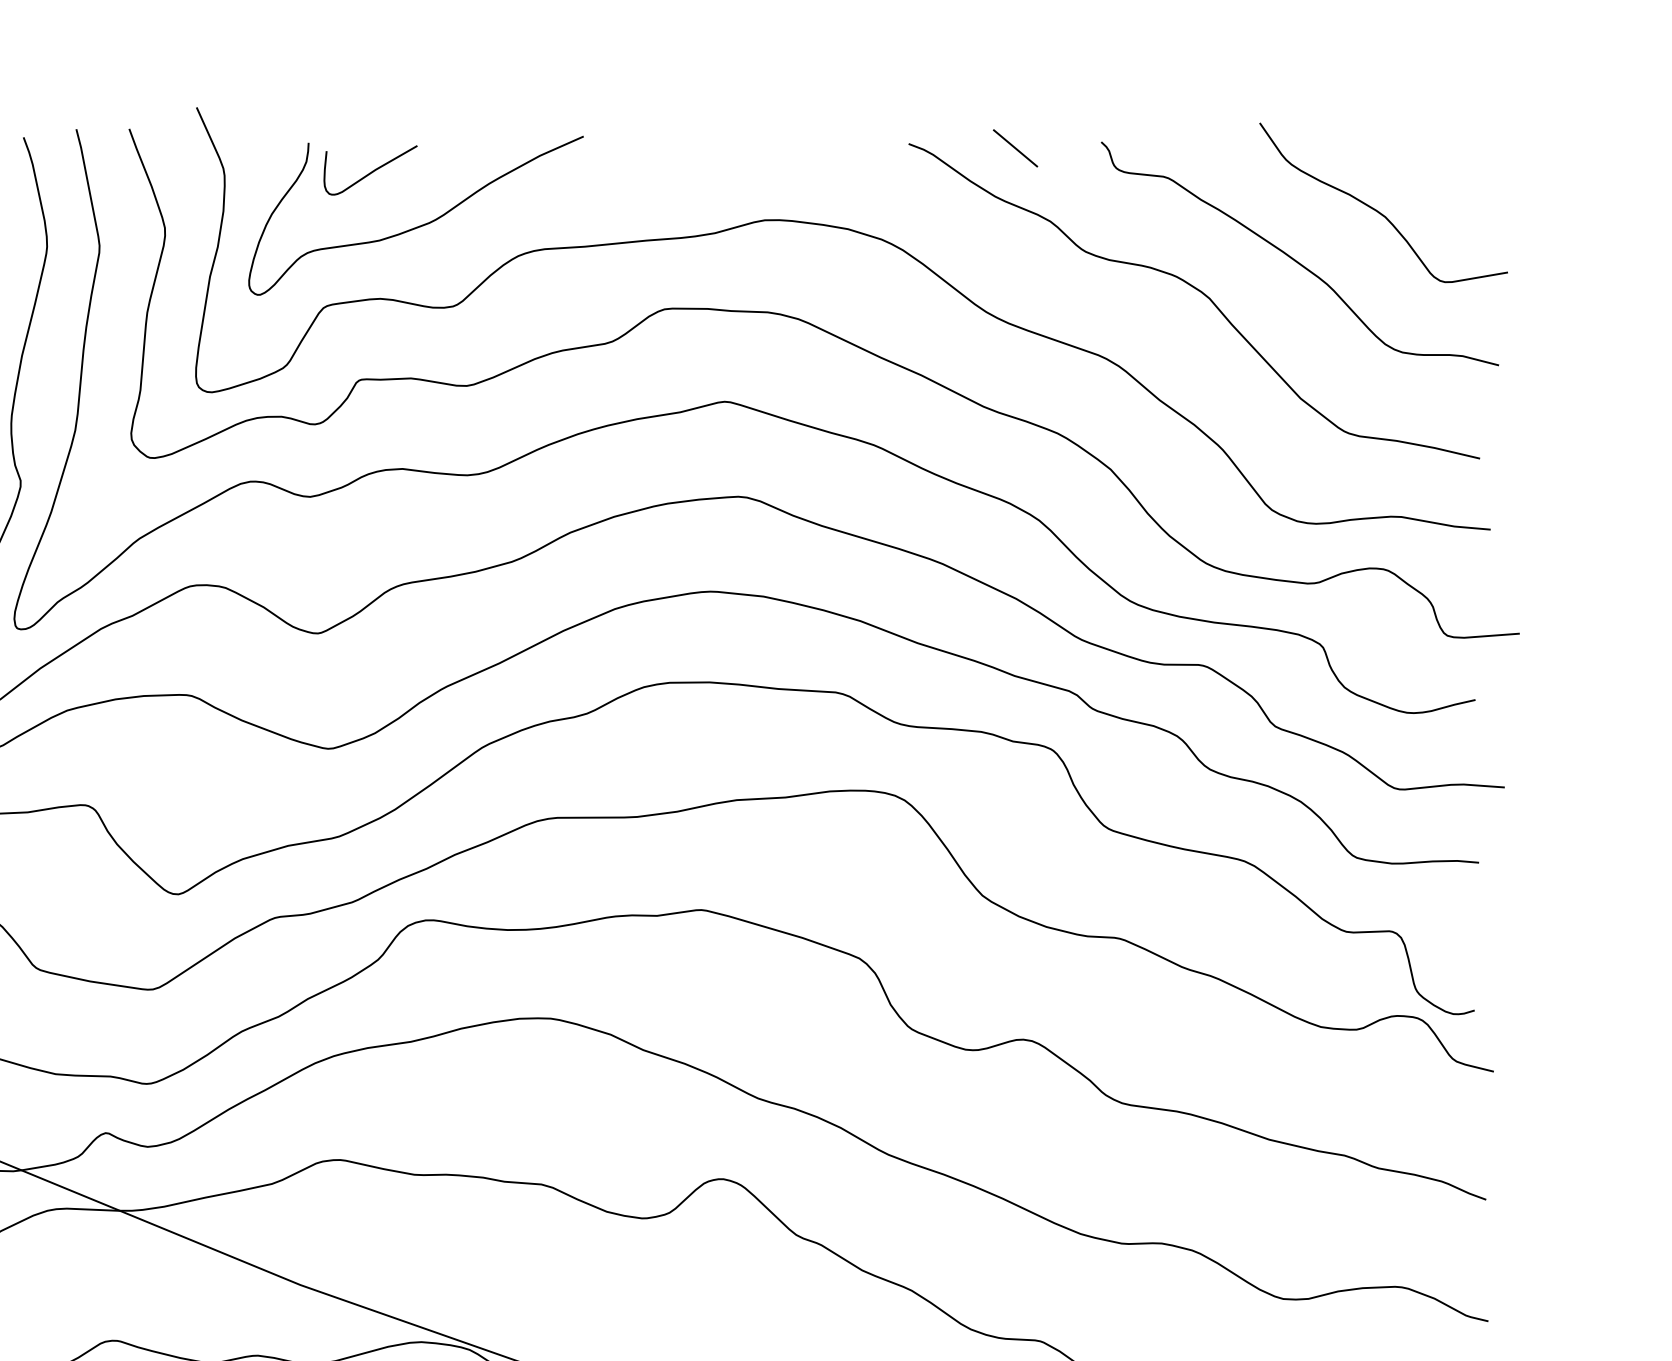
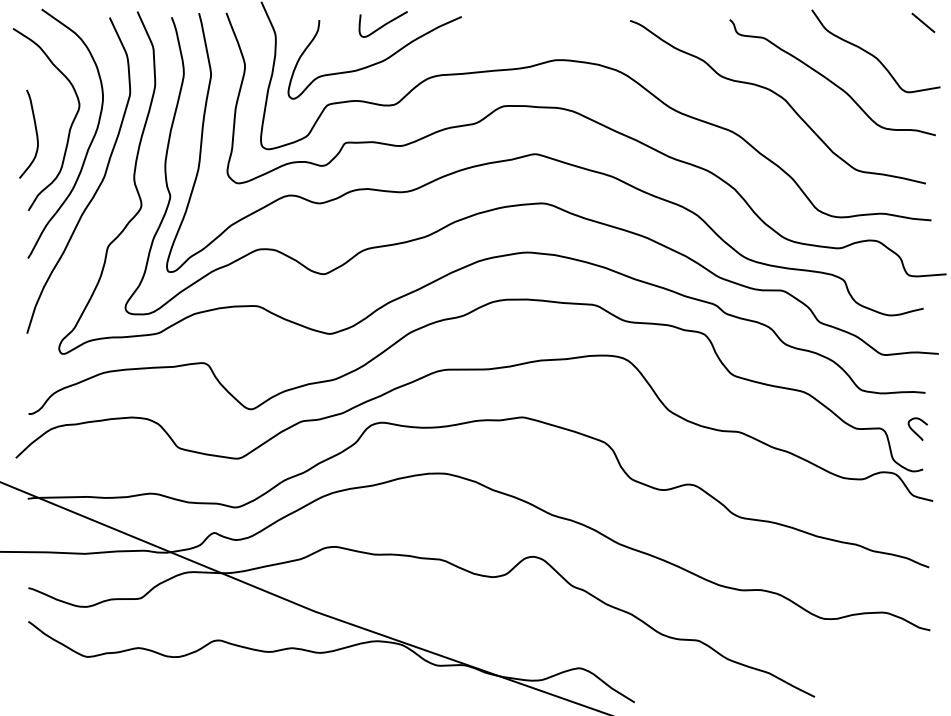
line: (1015, 147) -> (923, 22), moved
curve: (370, 170) -> (383, 24), moved
curve: (1457, 935) -> (914, 430), added

